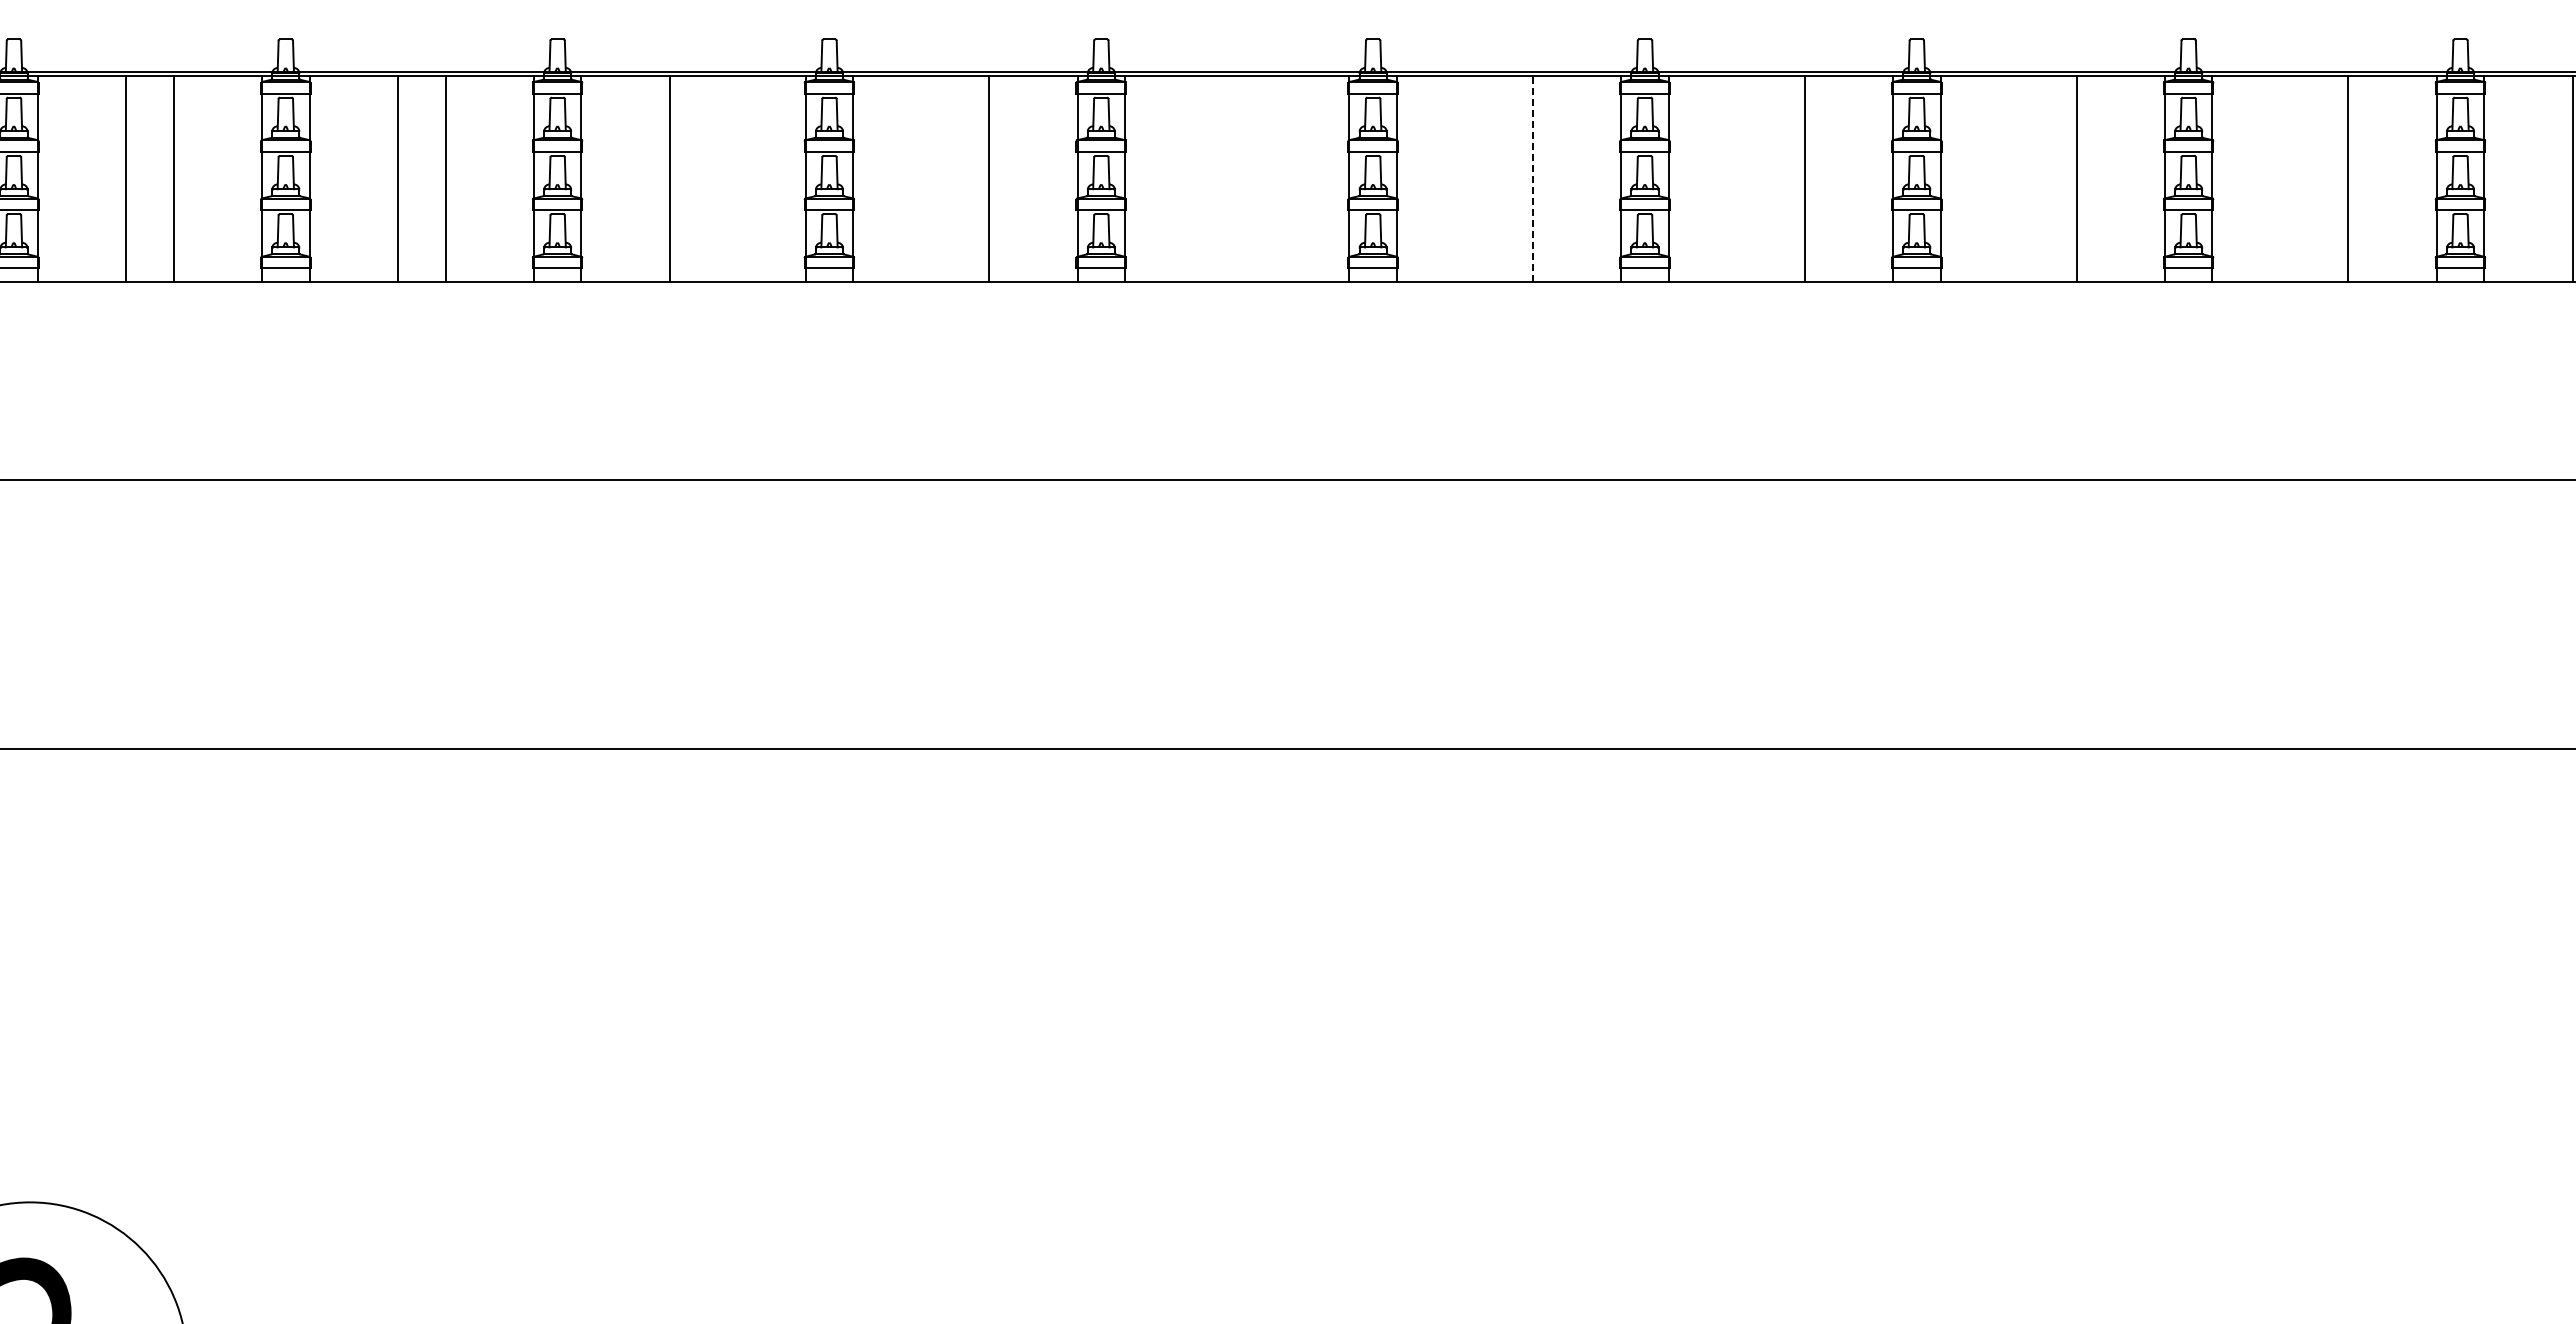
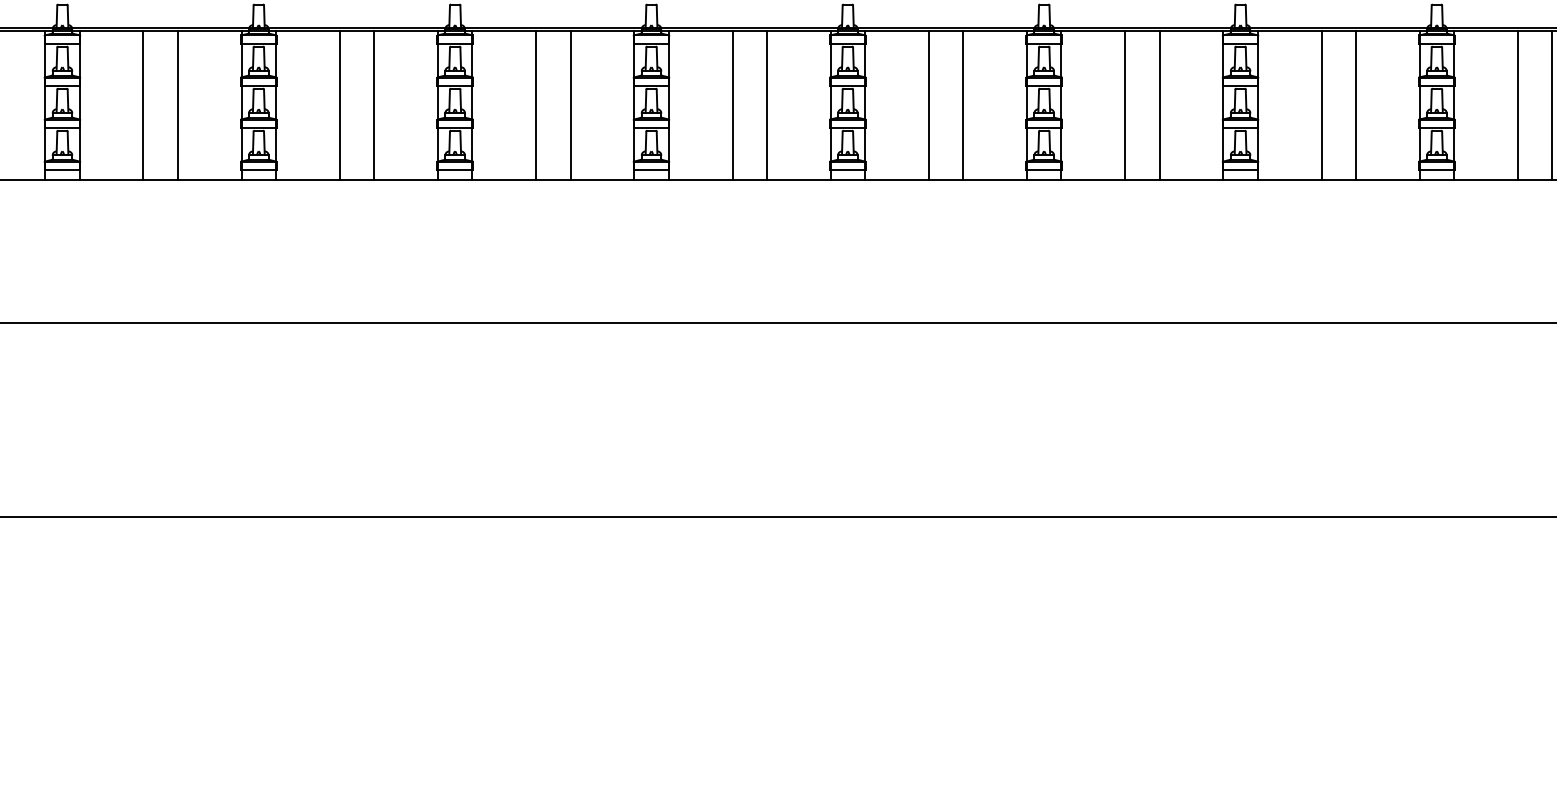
line: (717, 178) -> (177, 105), added
line: (941, 178) -> (339, 105), added
line: (1213, 178) -> (536, 105), added
line: (1261, 178) -> (570, 105), added
line: (1485, 178) -> (732, 105), added
line: (1532, 178) -> (766, 105), dashed -> solid
line: (1757, 178) -> (929, 105), added
line: (2028, 178) -> (1124, 105), added
line: (2300, 178) -> (1321, 105), added

